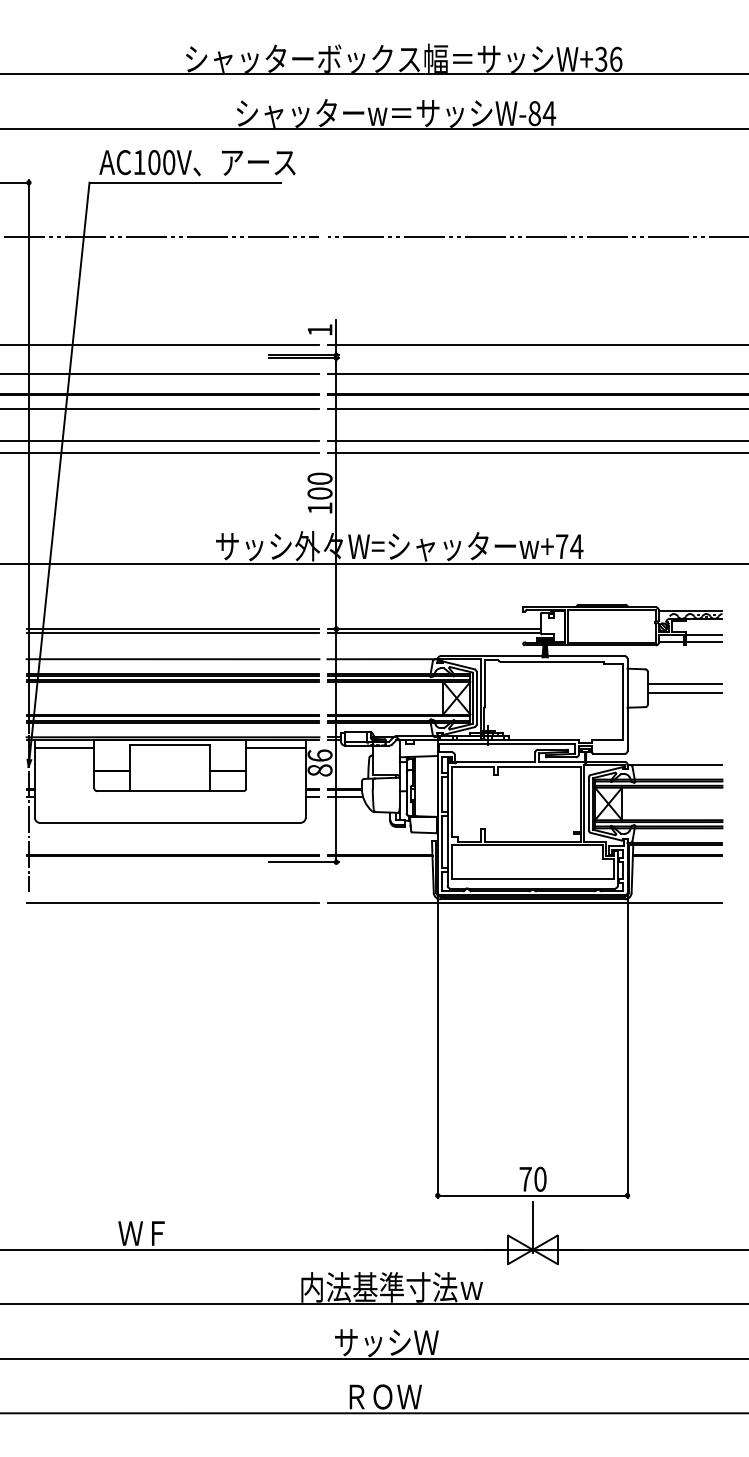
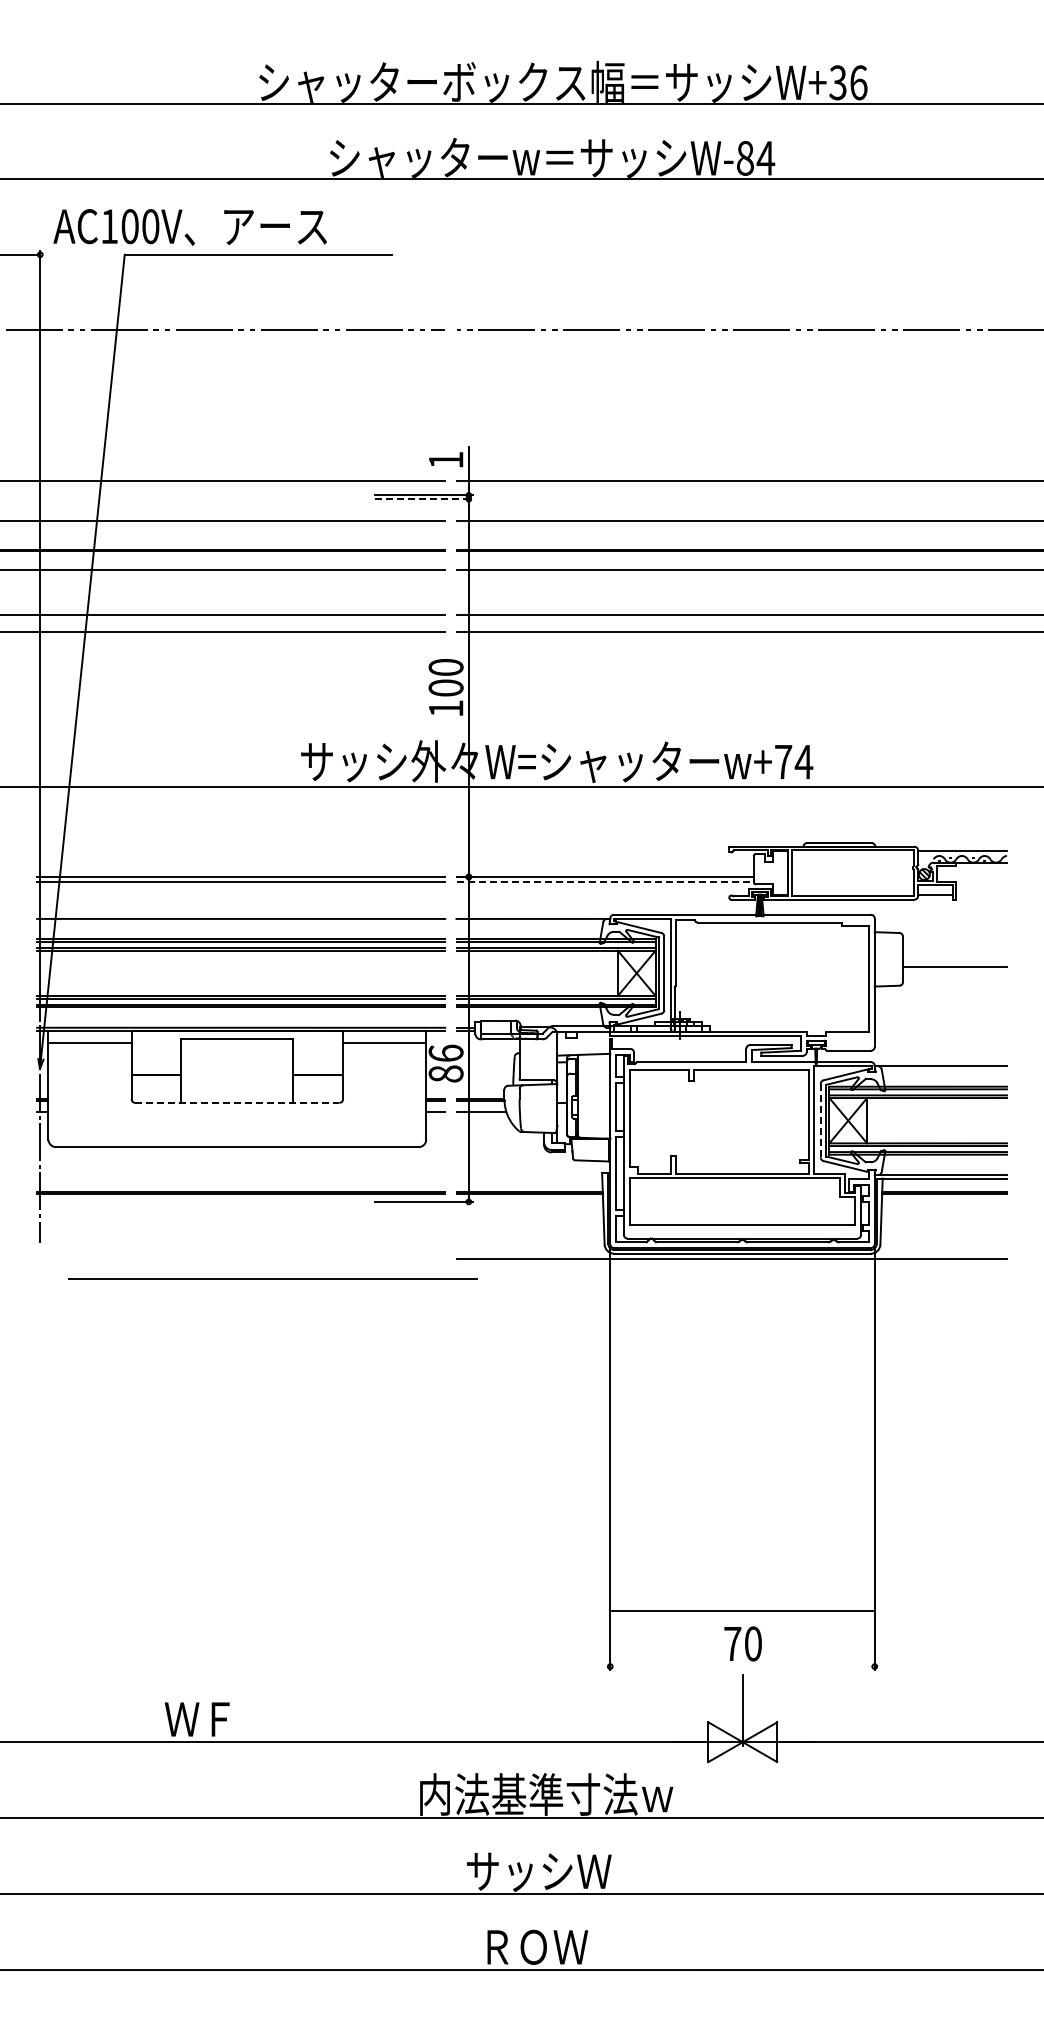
text: (196, 163) -> (189, 227), moved
line: (304, 358) -> (424, 499), solid -> dashed
line: (434, 633) -> (605, 882), solid -> dashed
line: (703, 634) -> (980, 884), removed
line: (703, 641) -> (980, 894), removed
line: (684, 684) -> (954, 953), removed
line: (170, 790) -> (237, 1102), solid -> dashed
line: (588, 803) -> (820, 1120), solid -> dashed
line: (172, 902) -> (272, 1278), moved
line: (532, 1195) -> (742, 1610), moved

